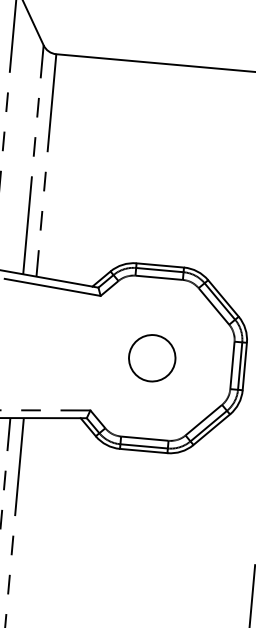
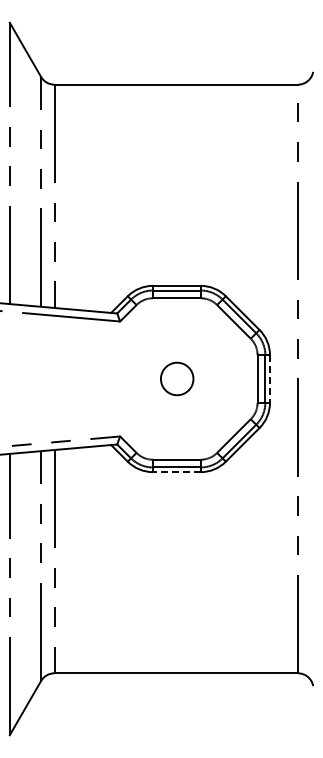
circle: (152, 357) -> (177, 378), size x0.7
line: (245, 367) -> (270, 379), solid -> dashed
line: (143, 451) -> (176, 472), solid -> dashed

